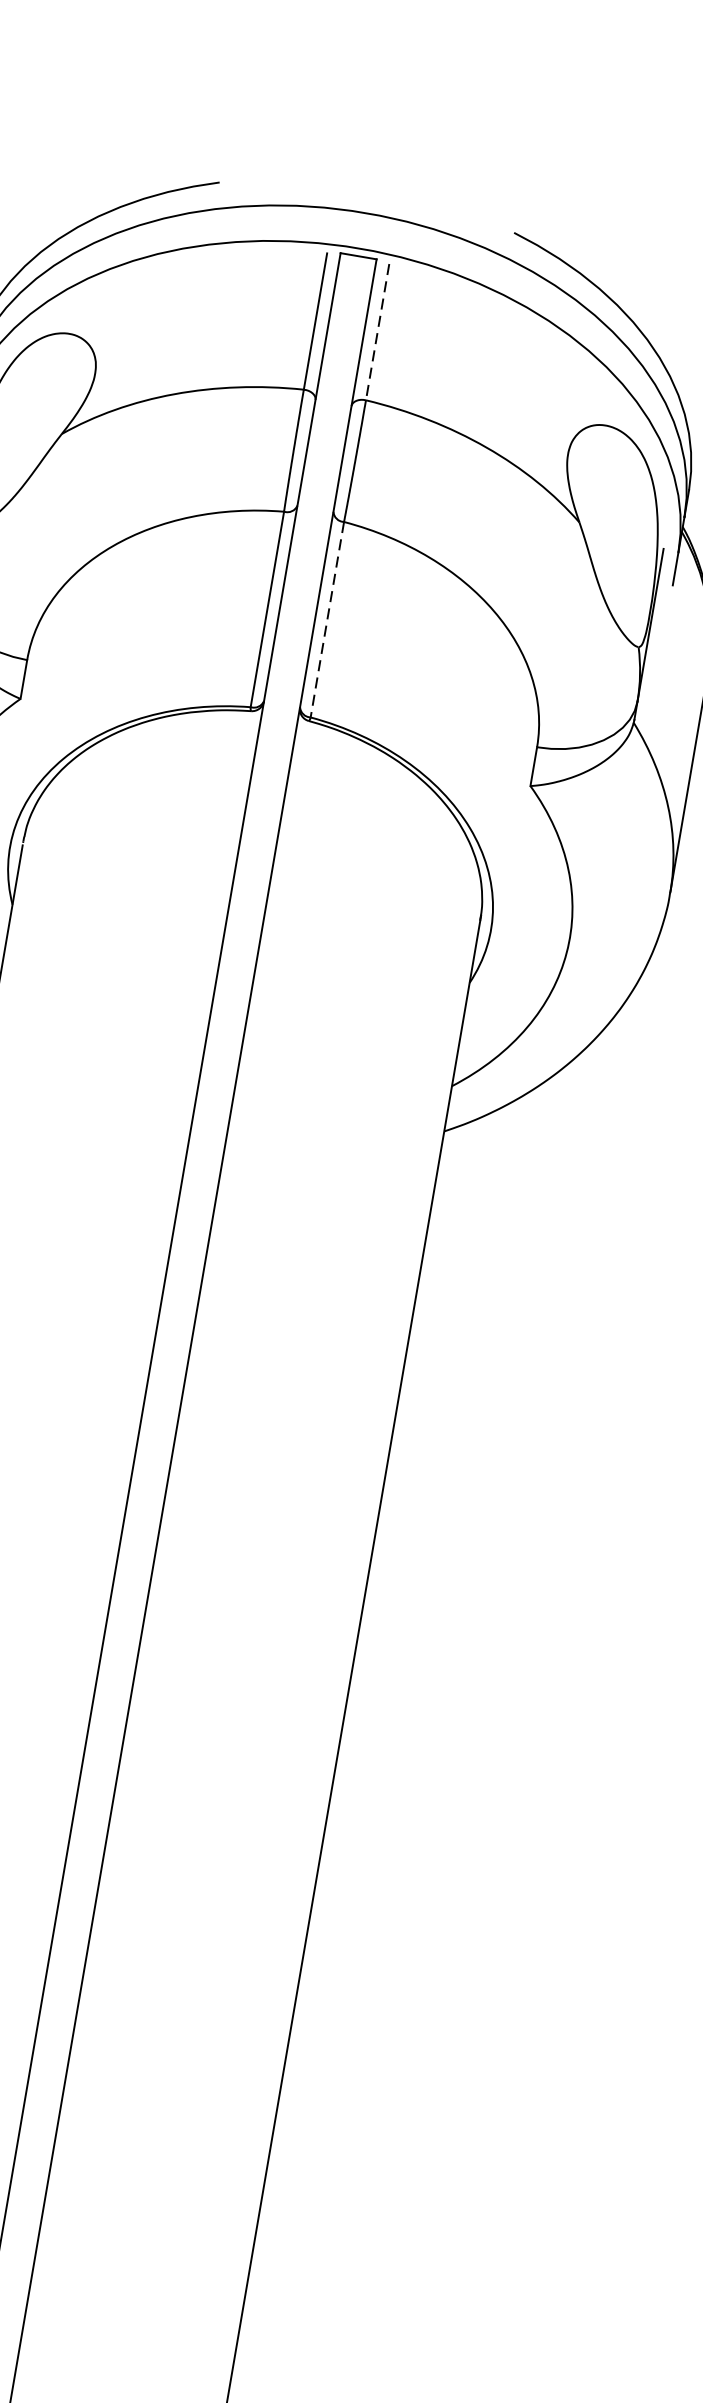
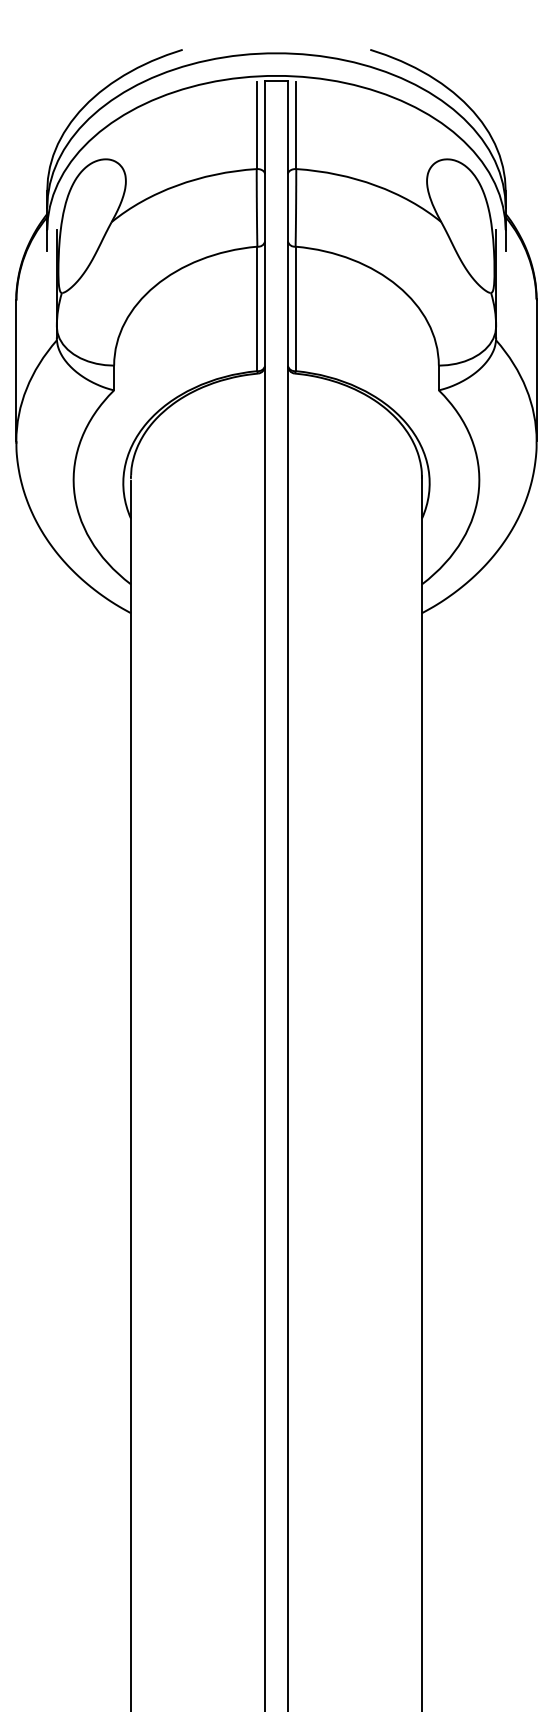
line: (377, 333) -> (296, 126), dashed -> solid
line: (327, 620) -> (295, 309), dashed -> solid

